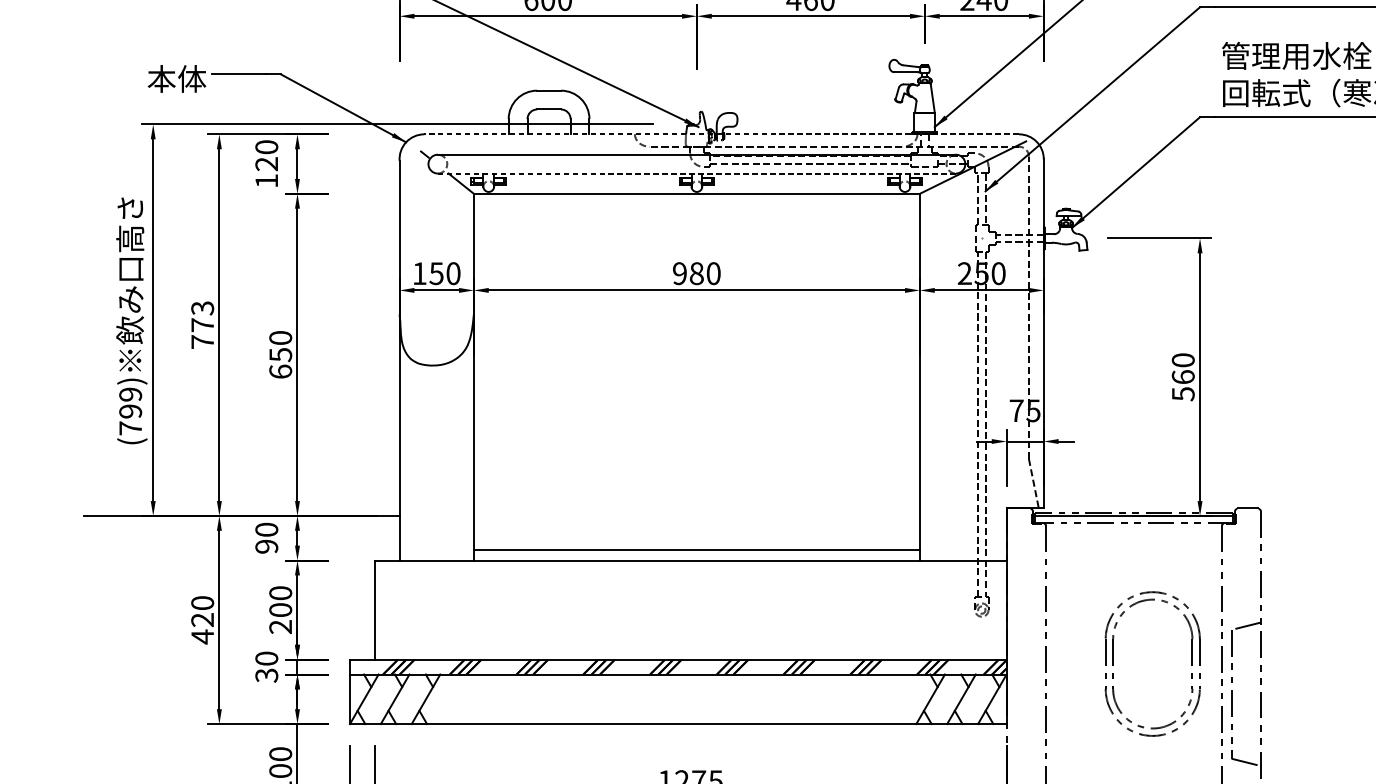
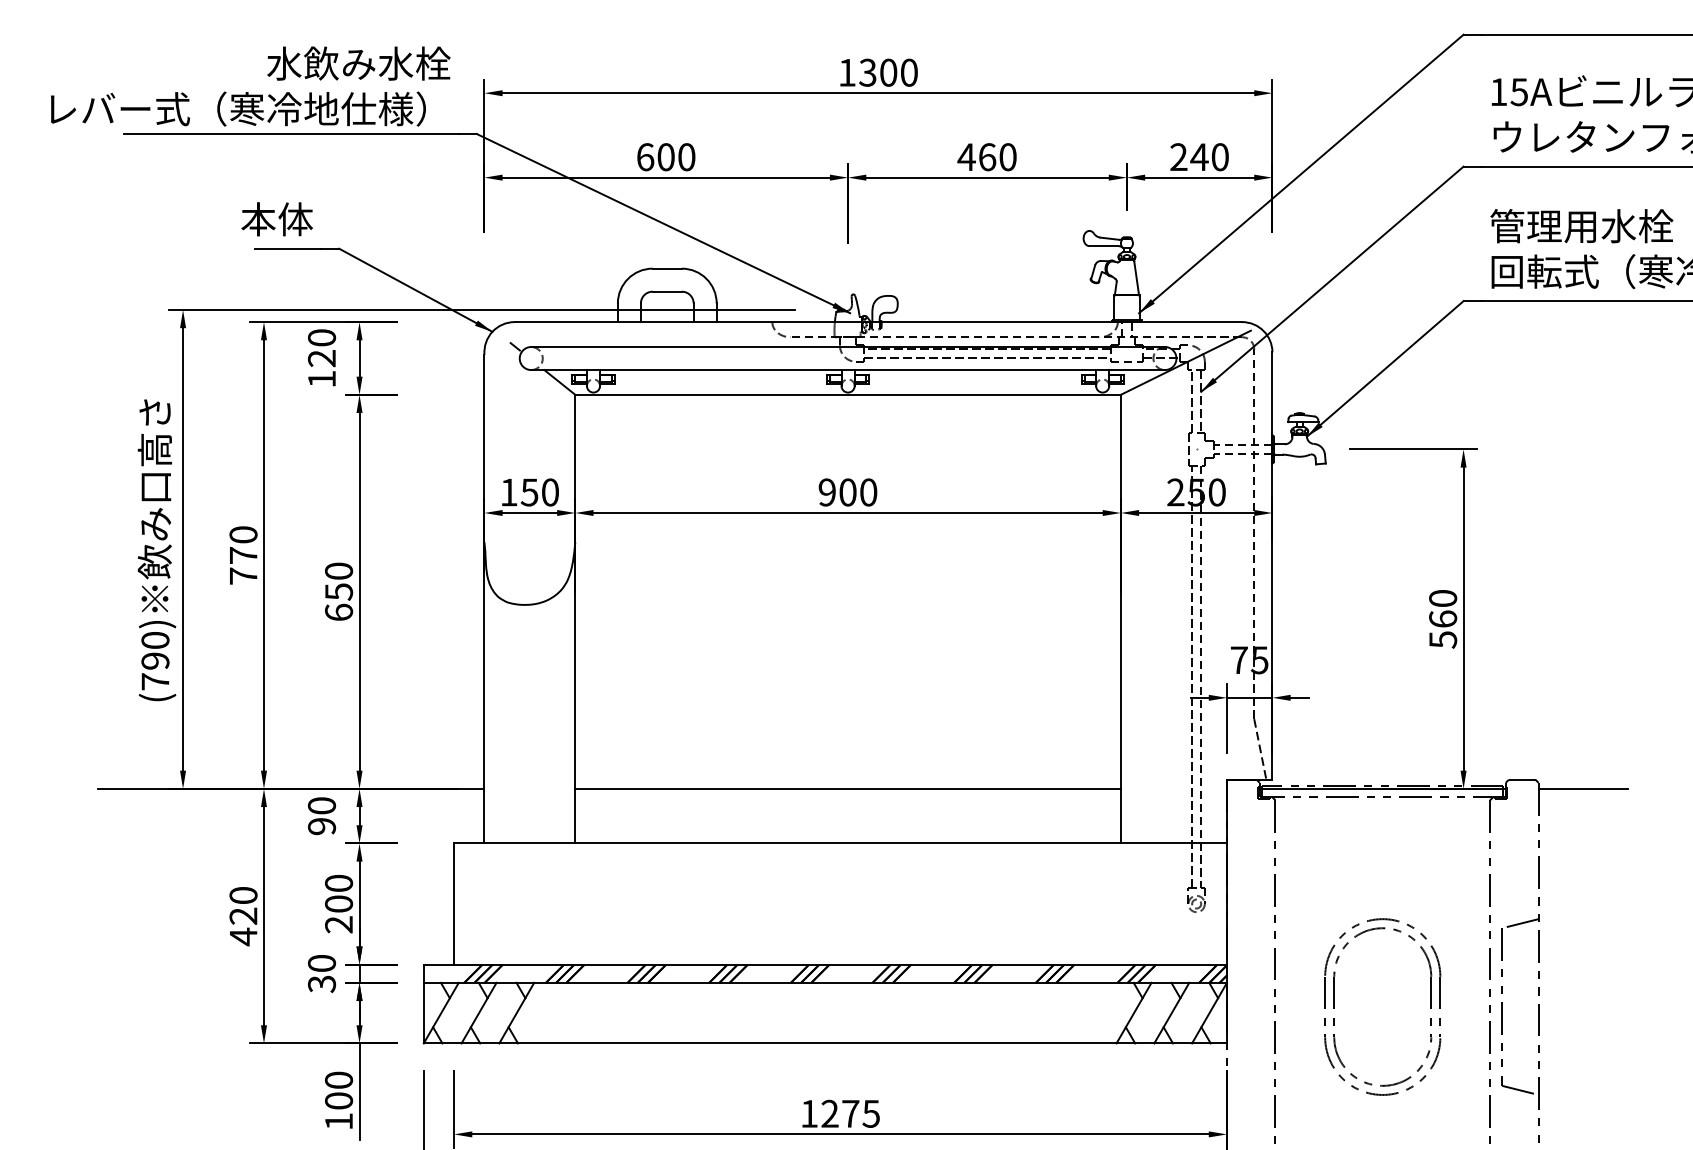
text: (176, 79) -> (276, 219), moved
line: (721, 134) -> (878, 322), dashed -> solid
line: (697, 173) -> (848, 370), dashed -> solid
text: (696, 273) -> (847, 492), 980 -> 900
text: (202, 307) -> (243, 534), 773 -> 770
text: (130, 394) -> (155, 640), (799) -> (790)
line: (1298, 515) -> (1583, 788), added
line: (696, 549) -> (847, 788), moved
part: (1113, 663) -> (1334, 1006), moved

